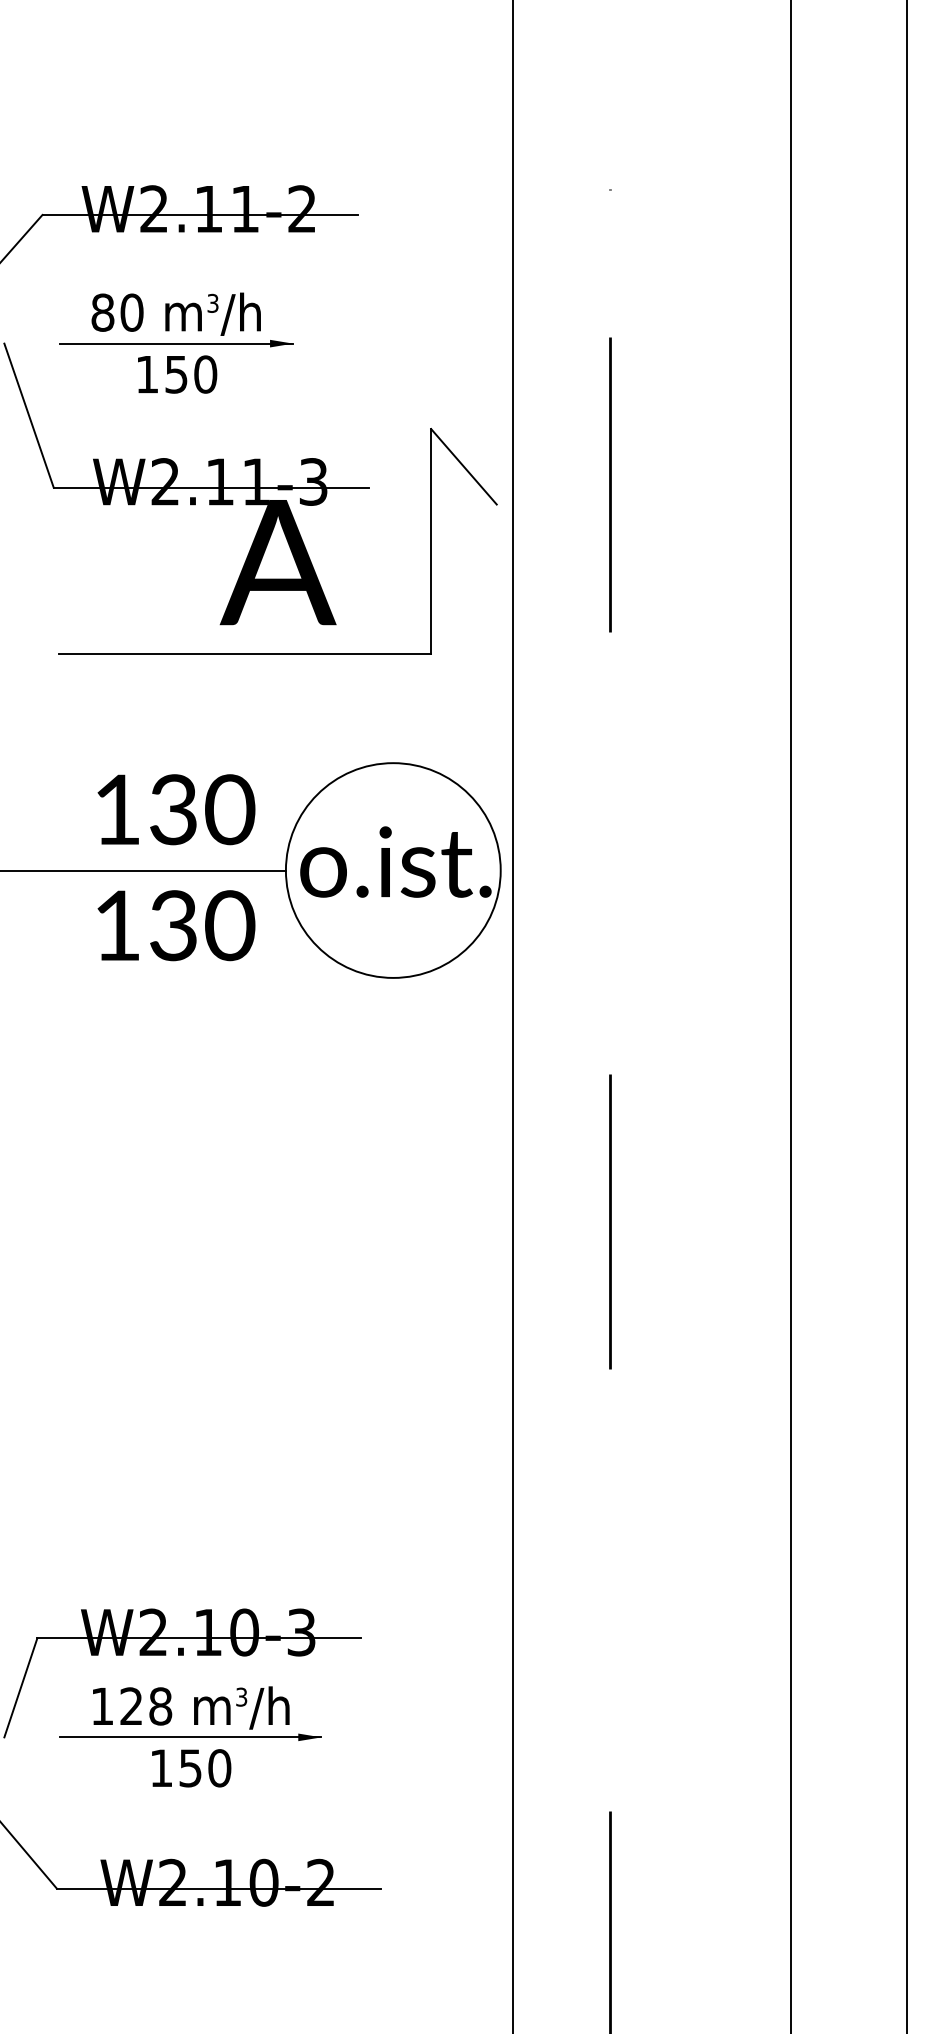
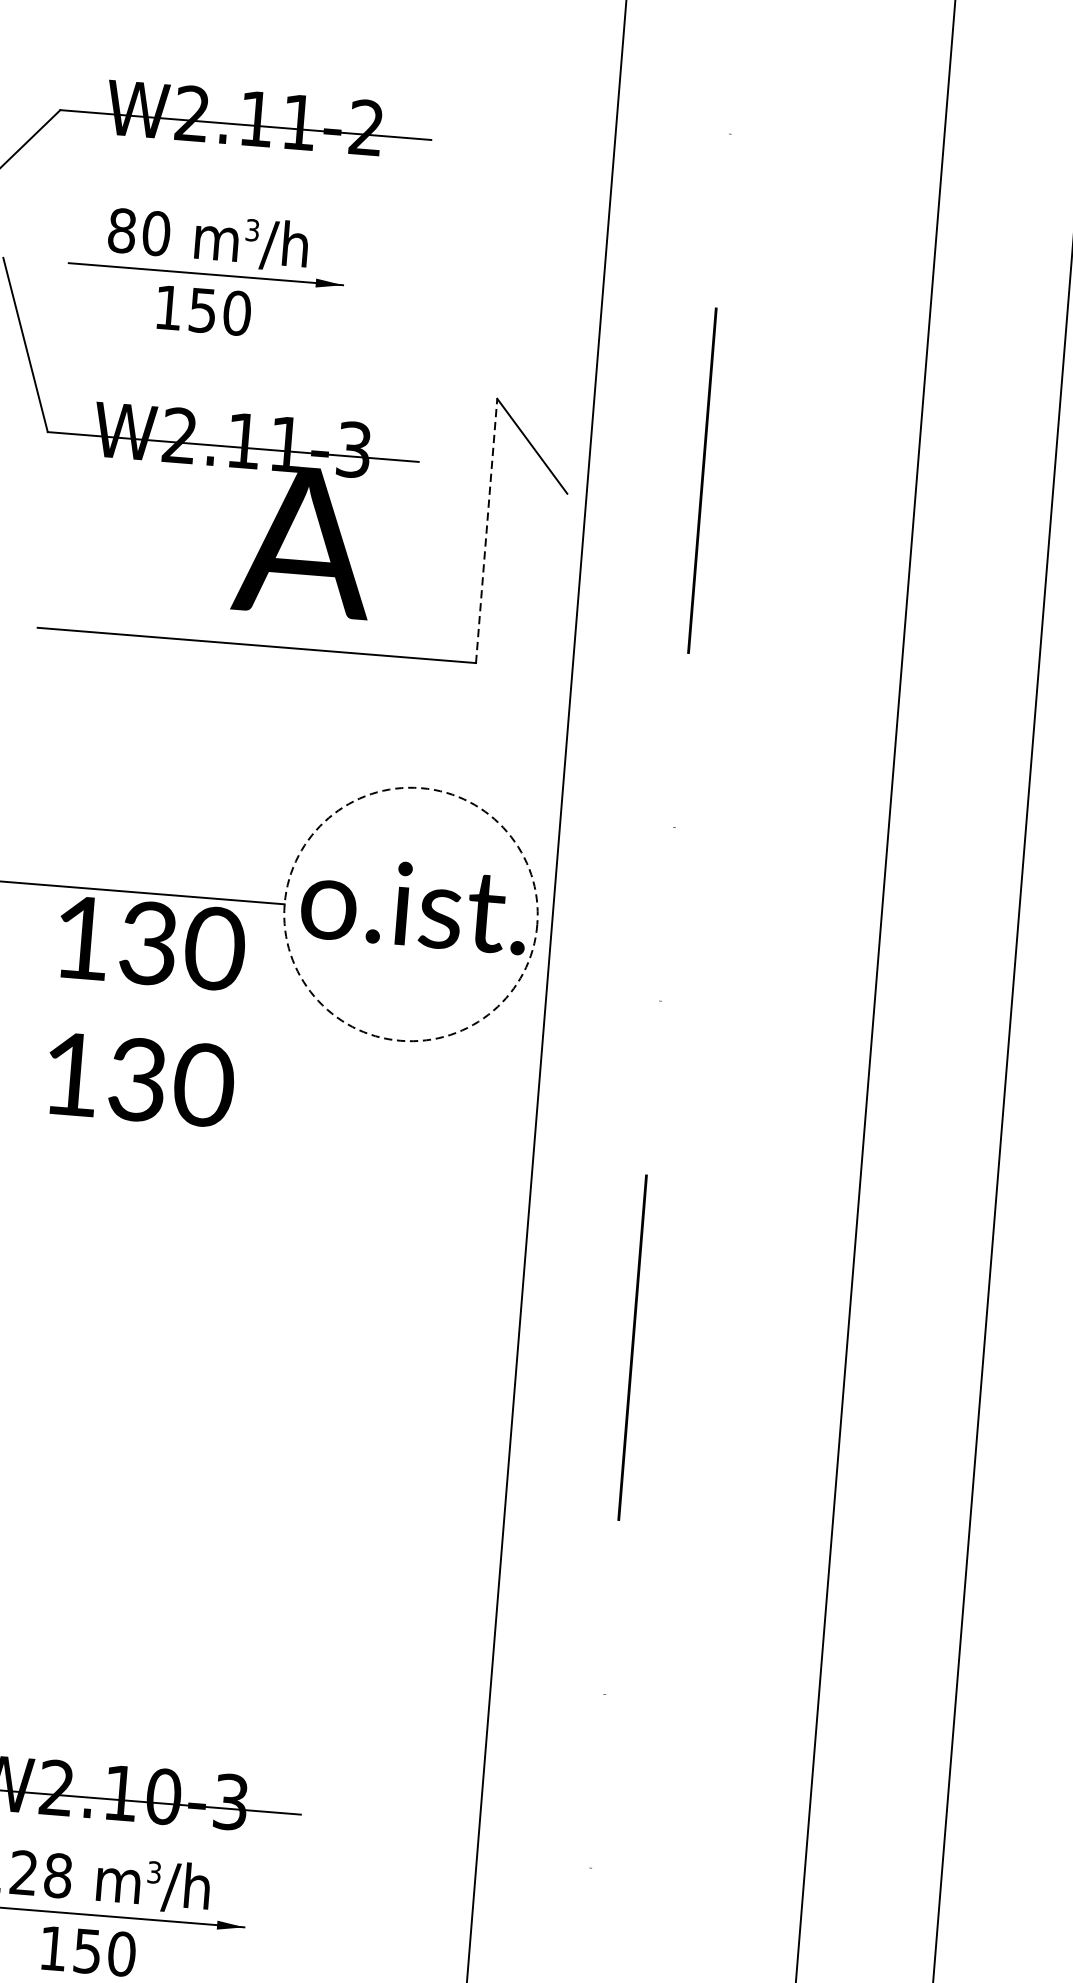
line: (431, 540) -> (487, 529), solid -> dashed
text: (176, 867) -> (146, 1011), moved
circle: (392, 870) -> (410, 914), solid -> dashed

